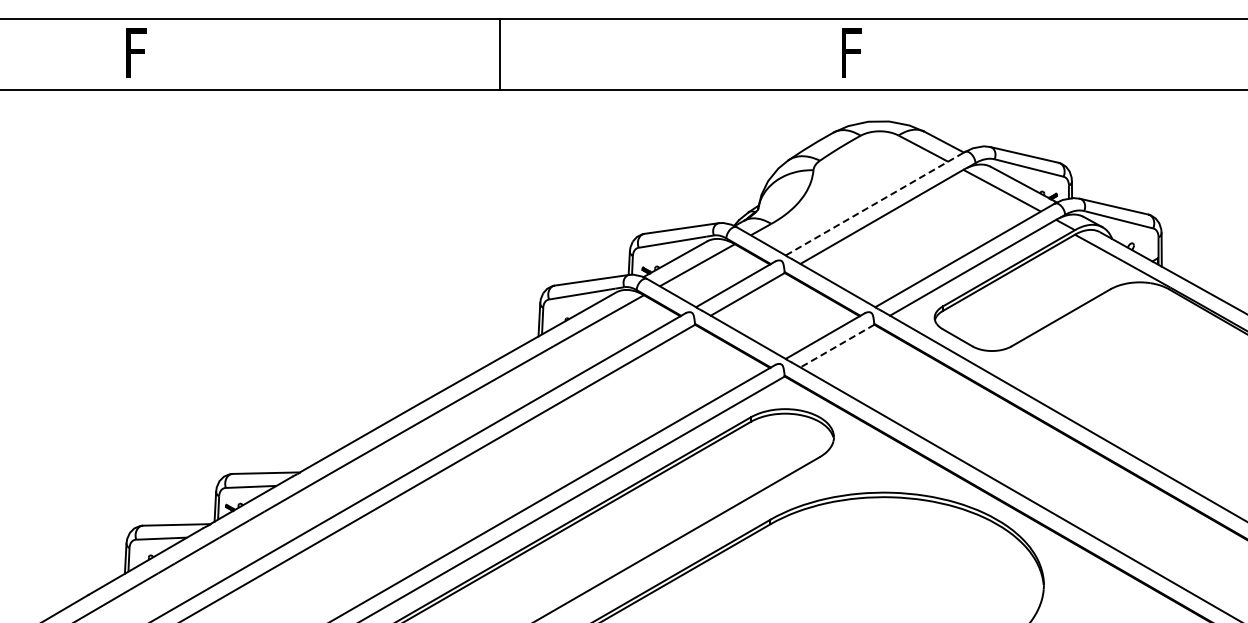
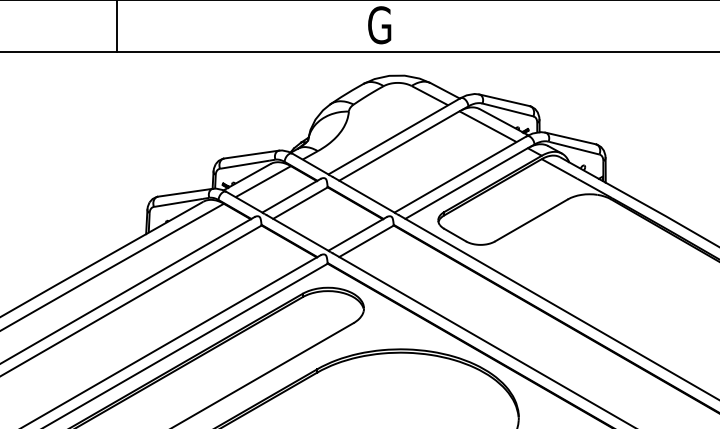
text: (854, 52) -> (379, 24), F -> G
line: (875, 203) -> (394, 136), dashed -> solid
line: (837, 346) -> (366, 241), dashed -> solid

